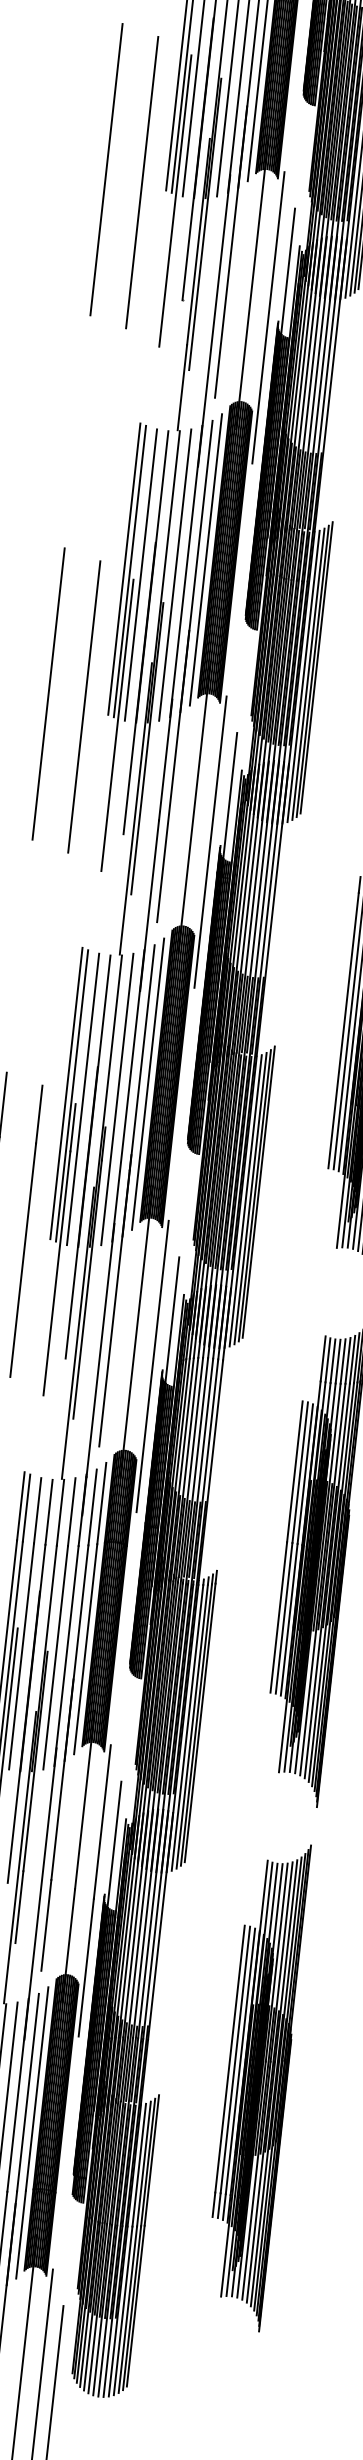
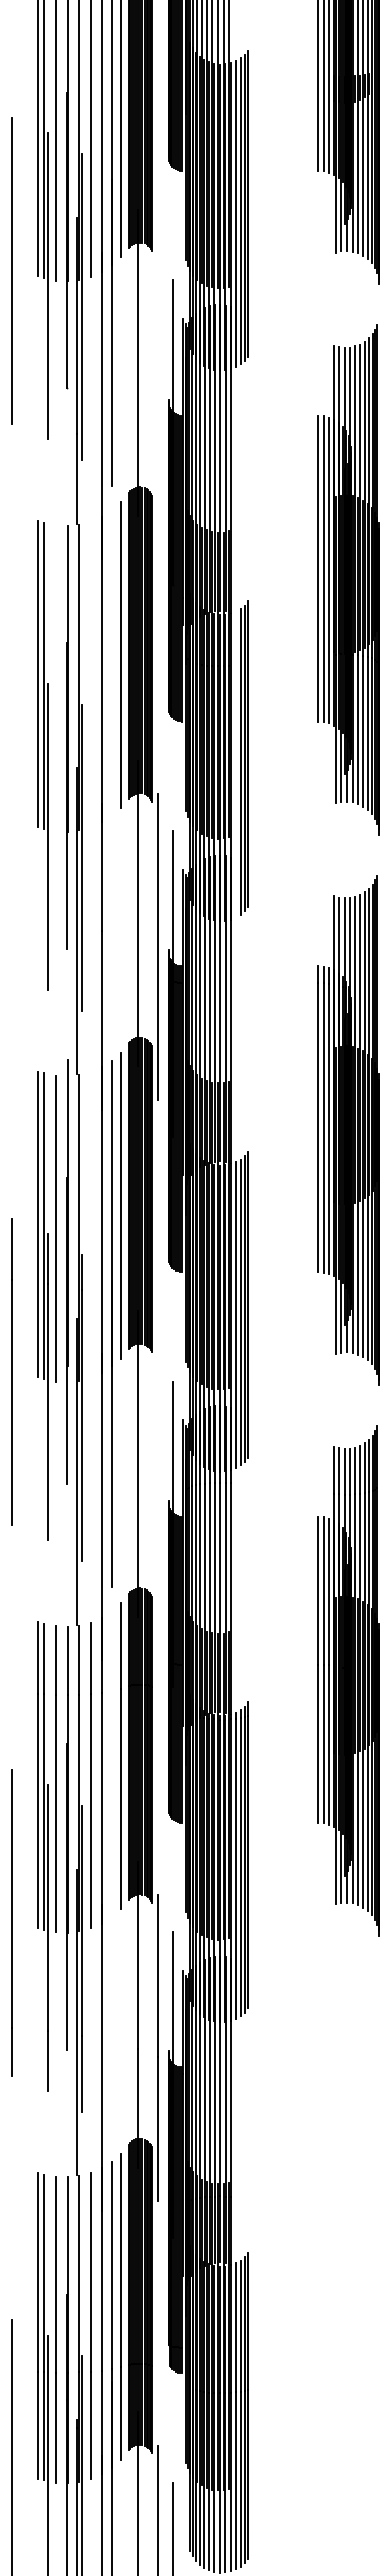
line: (268, 317) -> (158, 396), removed
line: (140, 575) -> (55, 678), removed
line: (175, 575) -> (91, 674), removed
line: (184, 670) -> (111, 772), removed
line: (303, 676) -> (235, 764), removed
line: (83, 706) -> (11, 821), removed
line: (117, 1099) -> (91, 1224), removed
line: (88, 1156) -> (67, 1271), moved
line: (152, 1366) -> (158, 1497), removed
line: (68, 1719) -> (111, 1873), removed
part: (256, 2085) -> (348, 2231), removed

